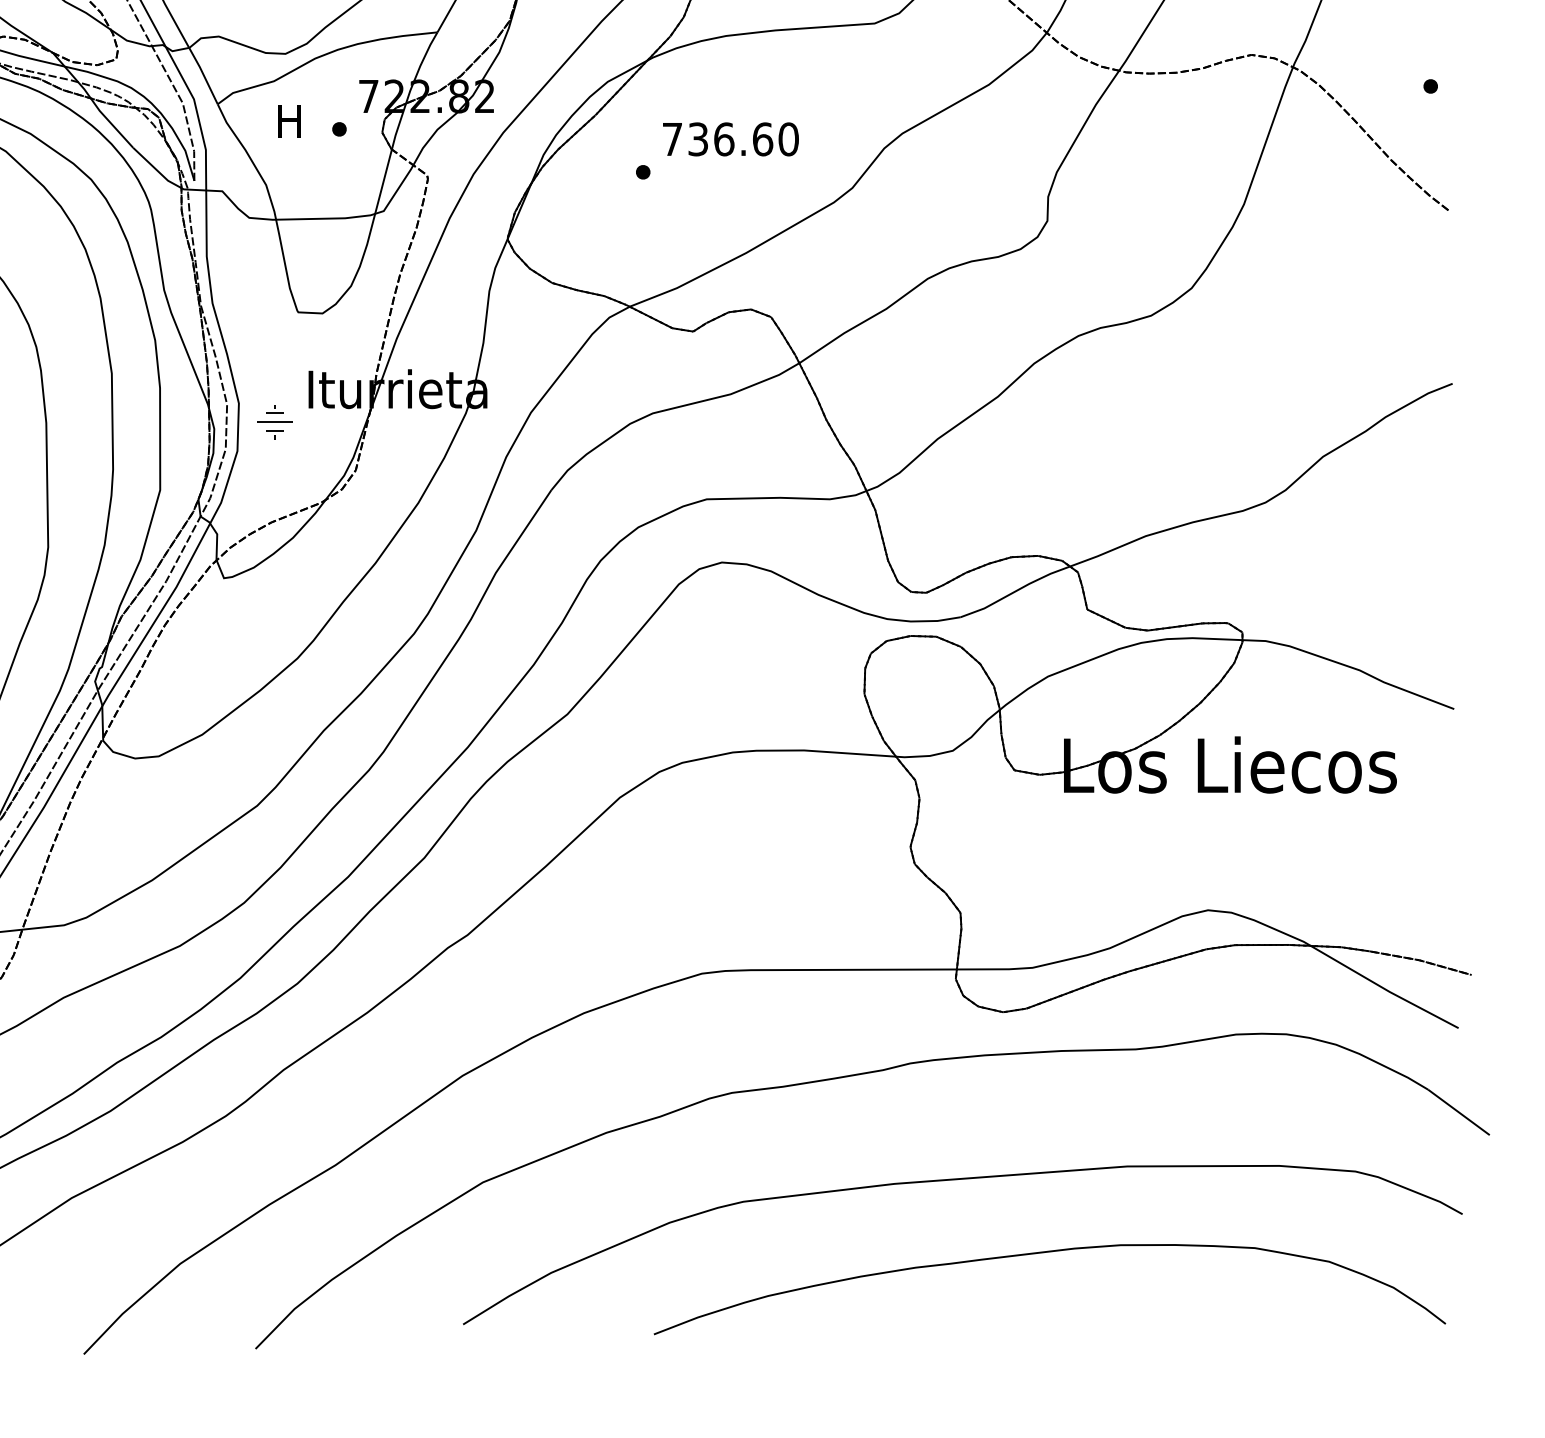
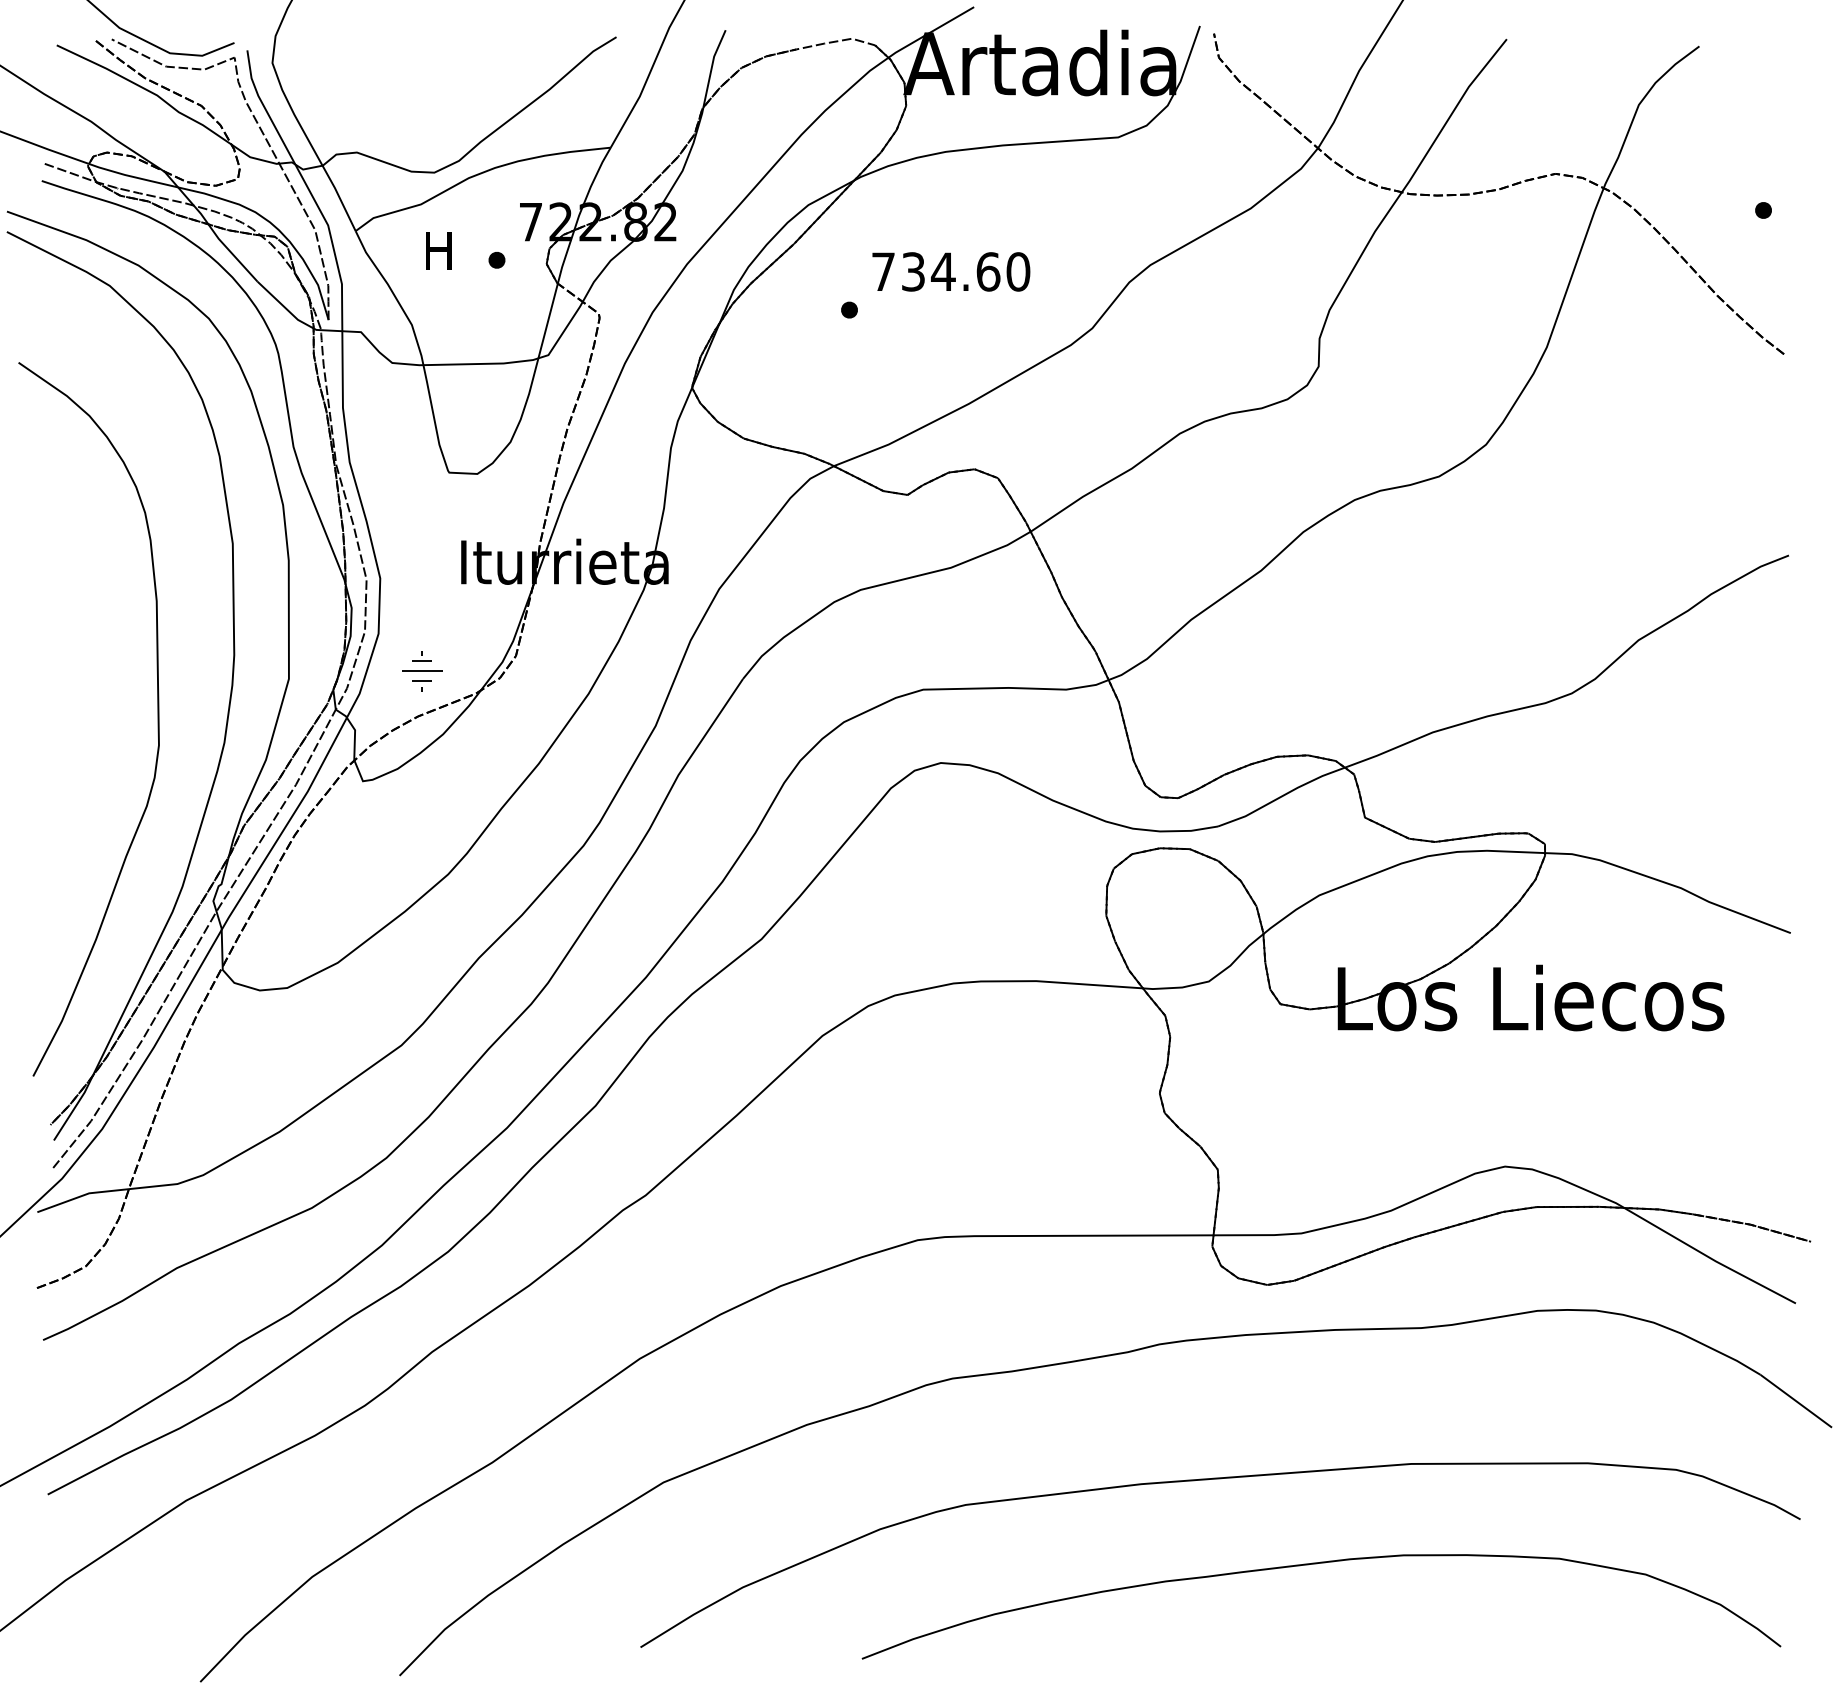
text: (723, 139) -> (942, 271), 736.60 -> 734.60
part: (275, 422) -> (422, 671), moved

